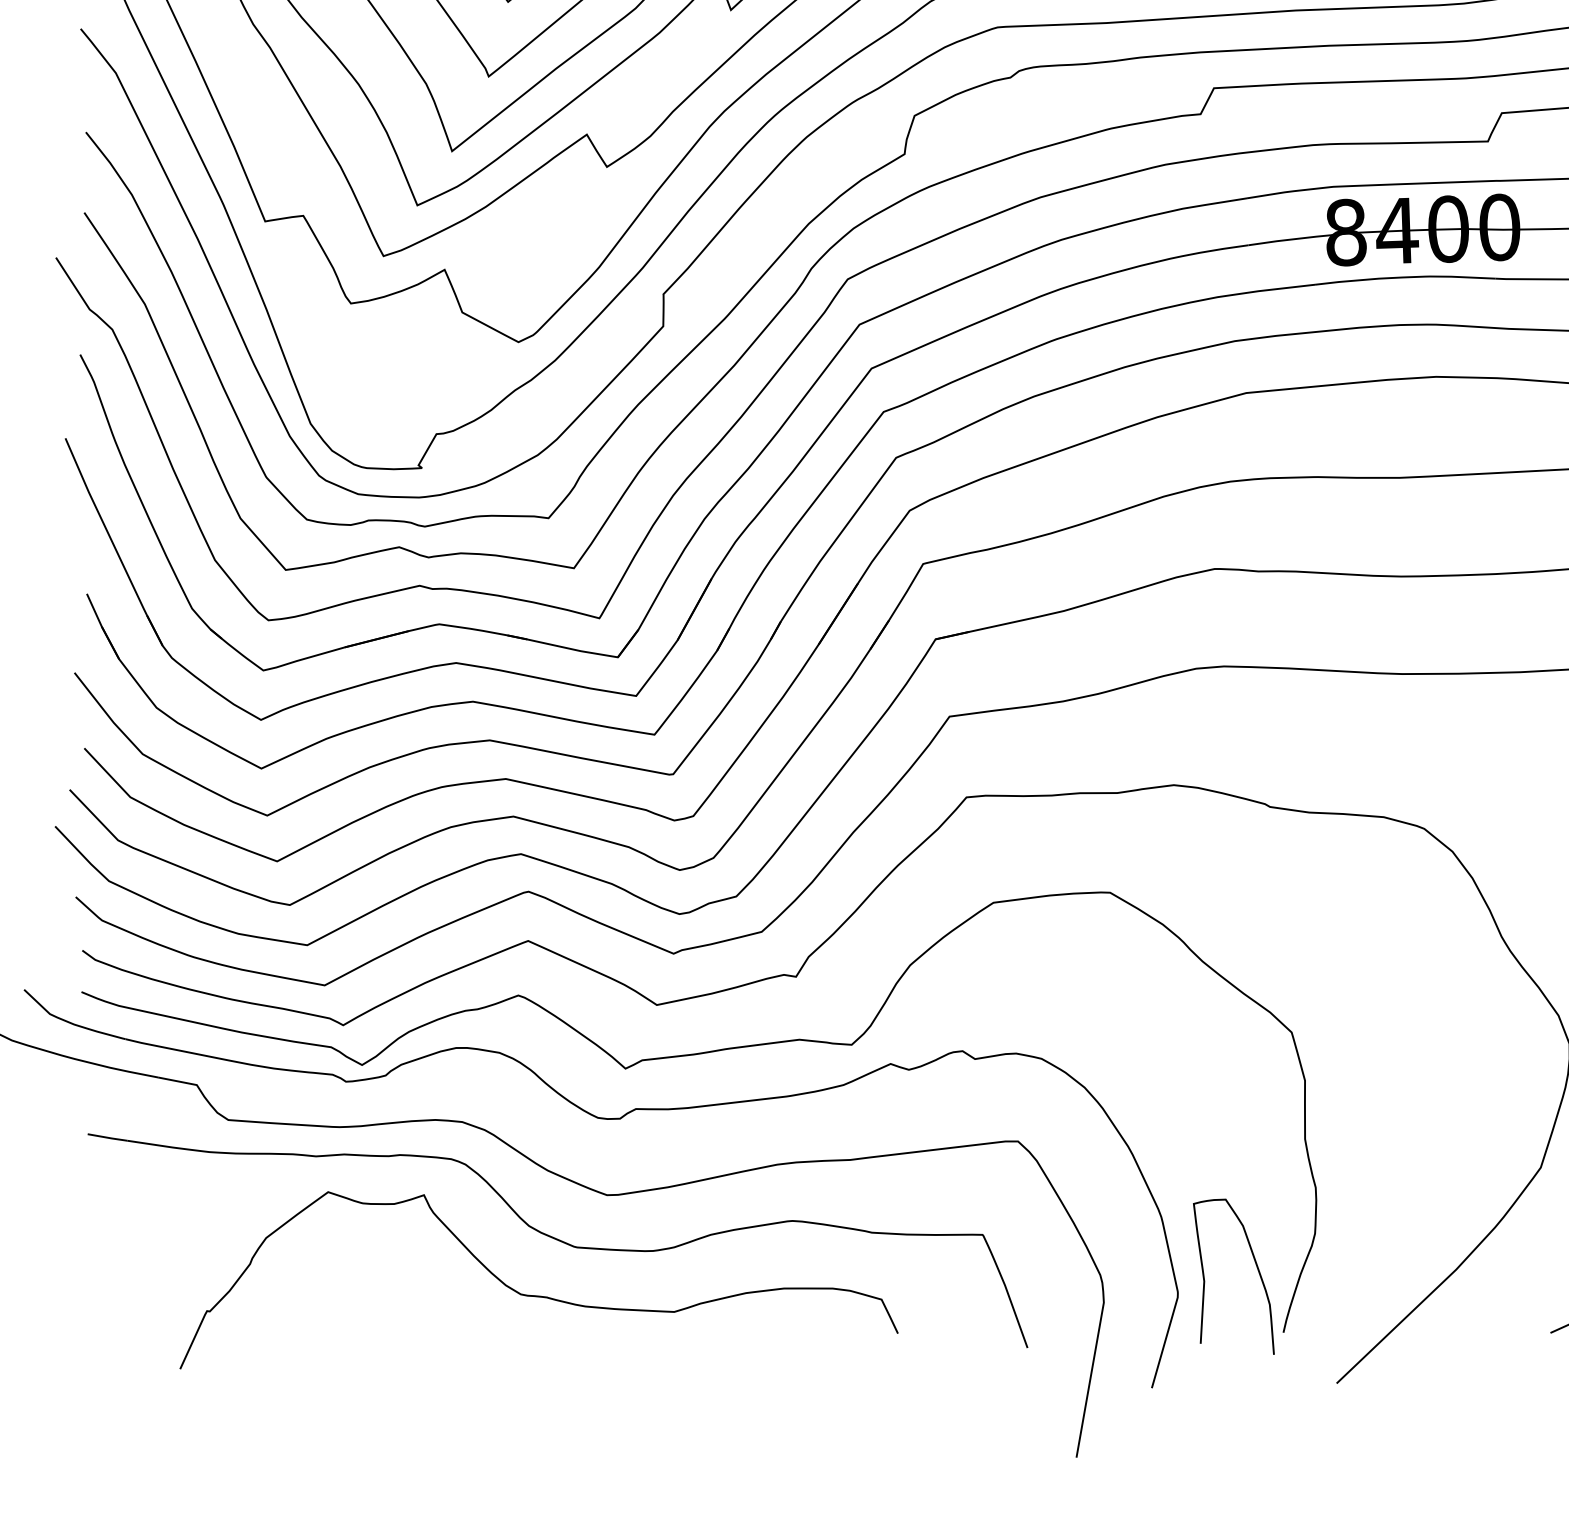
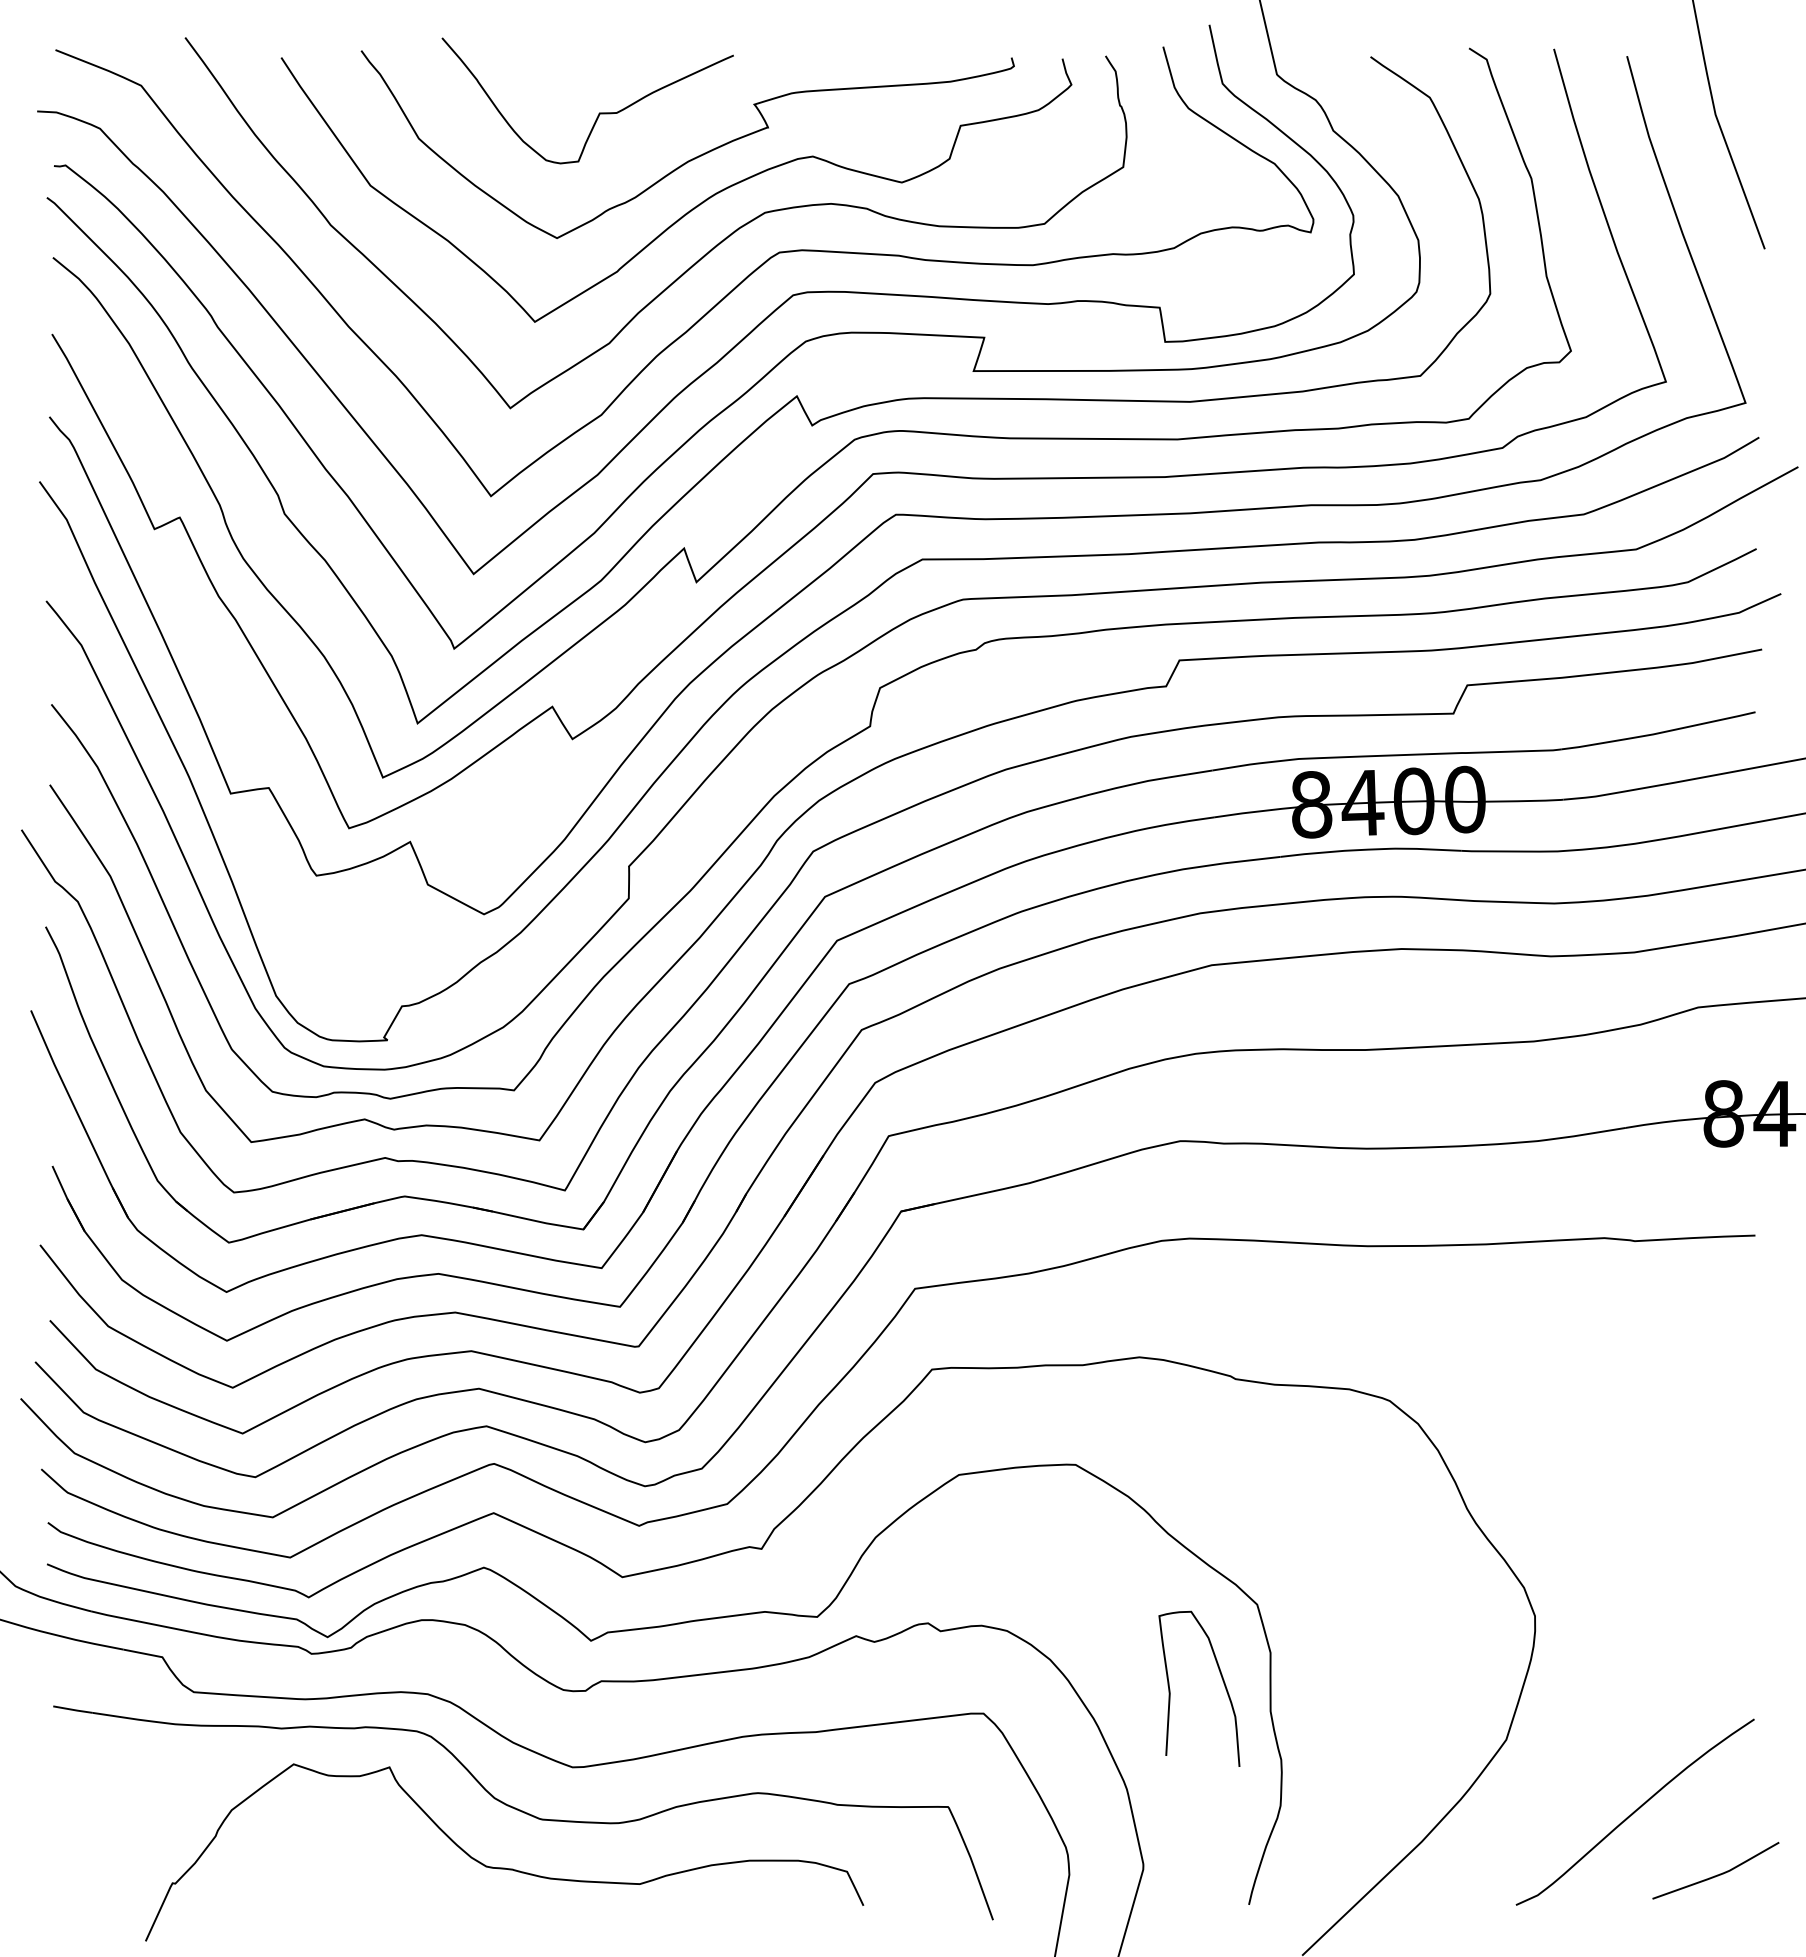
curve: (1256, 1269) -> (1222, 1681), moved

